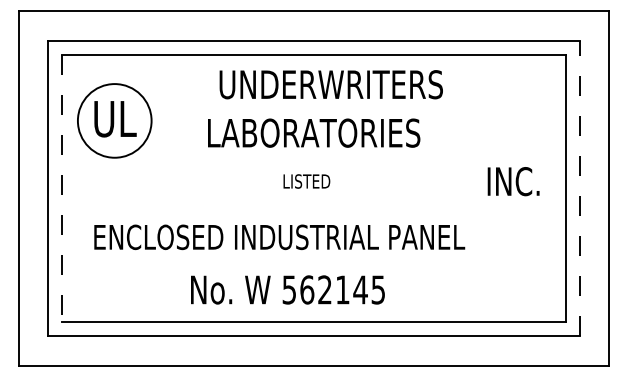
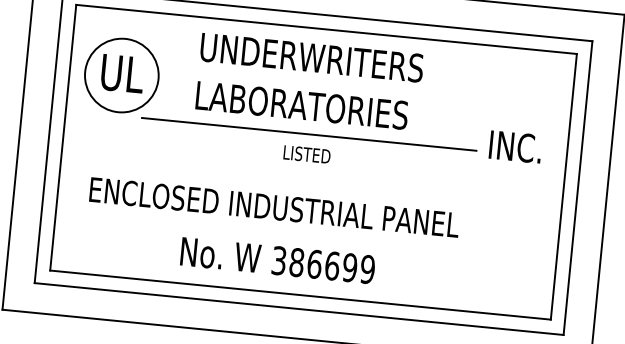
text: (330, 84) -> (311, 57), moved
text: (314, 132) -> (302, 104), moved
line: (306, 161) -> (308, 134), added
text: (513, 181) -> (515, 146), moved
line: (62, 188) -> (63, 137), dashed -> solid
line: (579, 188) -> (577, 188), dashed -> solid
text: (334, 289) -> (324, 264), 562145 -> 386699

